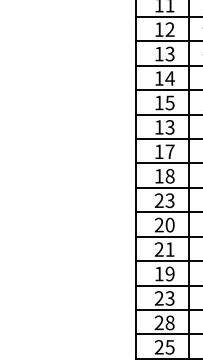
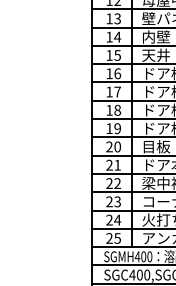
text: (169, 127) -> (117, 73), 13 -> 16
text: (164, 200) -> (113, 128), 23 -> 19
text: (164, 273) -> (113, 183), 19 -> 22
text: (169, 321) -> (117, 219), 28 -> 24

